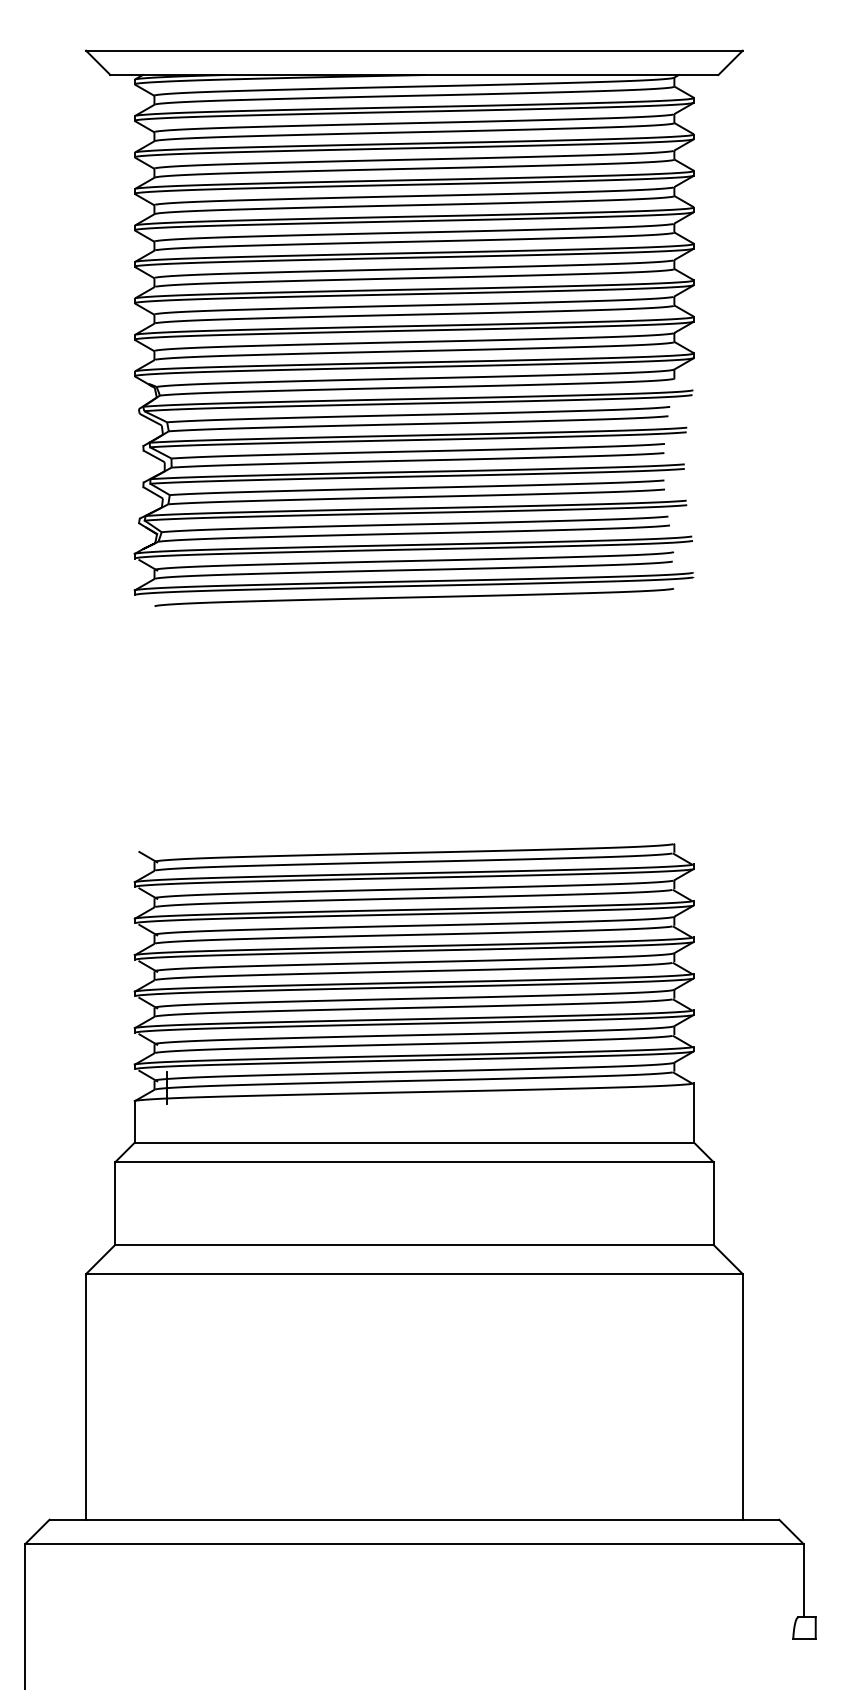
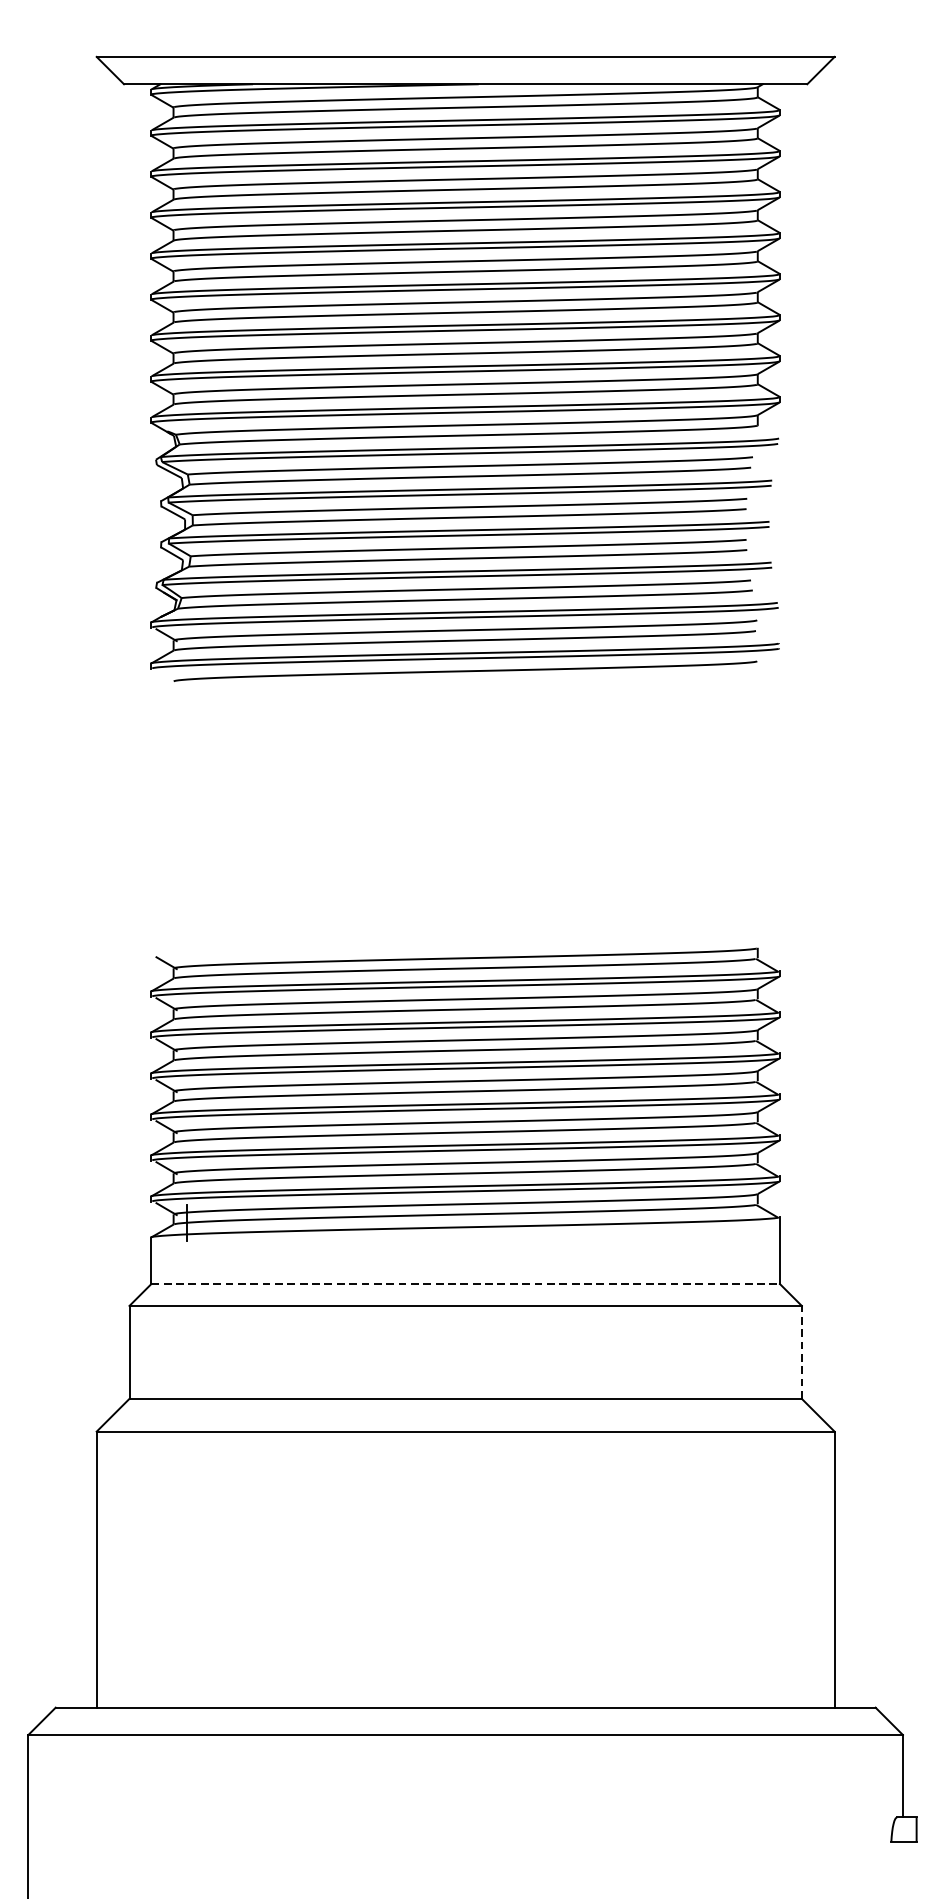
line: (414, 1142) -> (465, 1283), solid -> dashed
line: (713, 1203) -> (801, 1352), solid -> dashed

